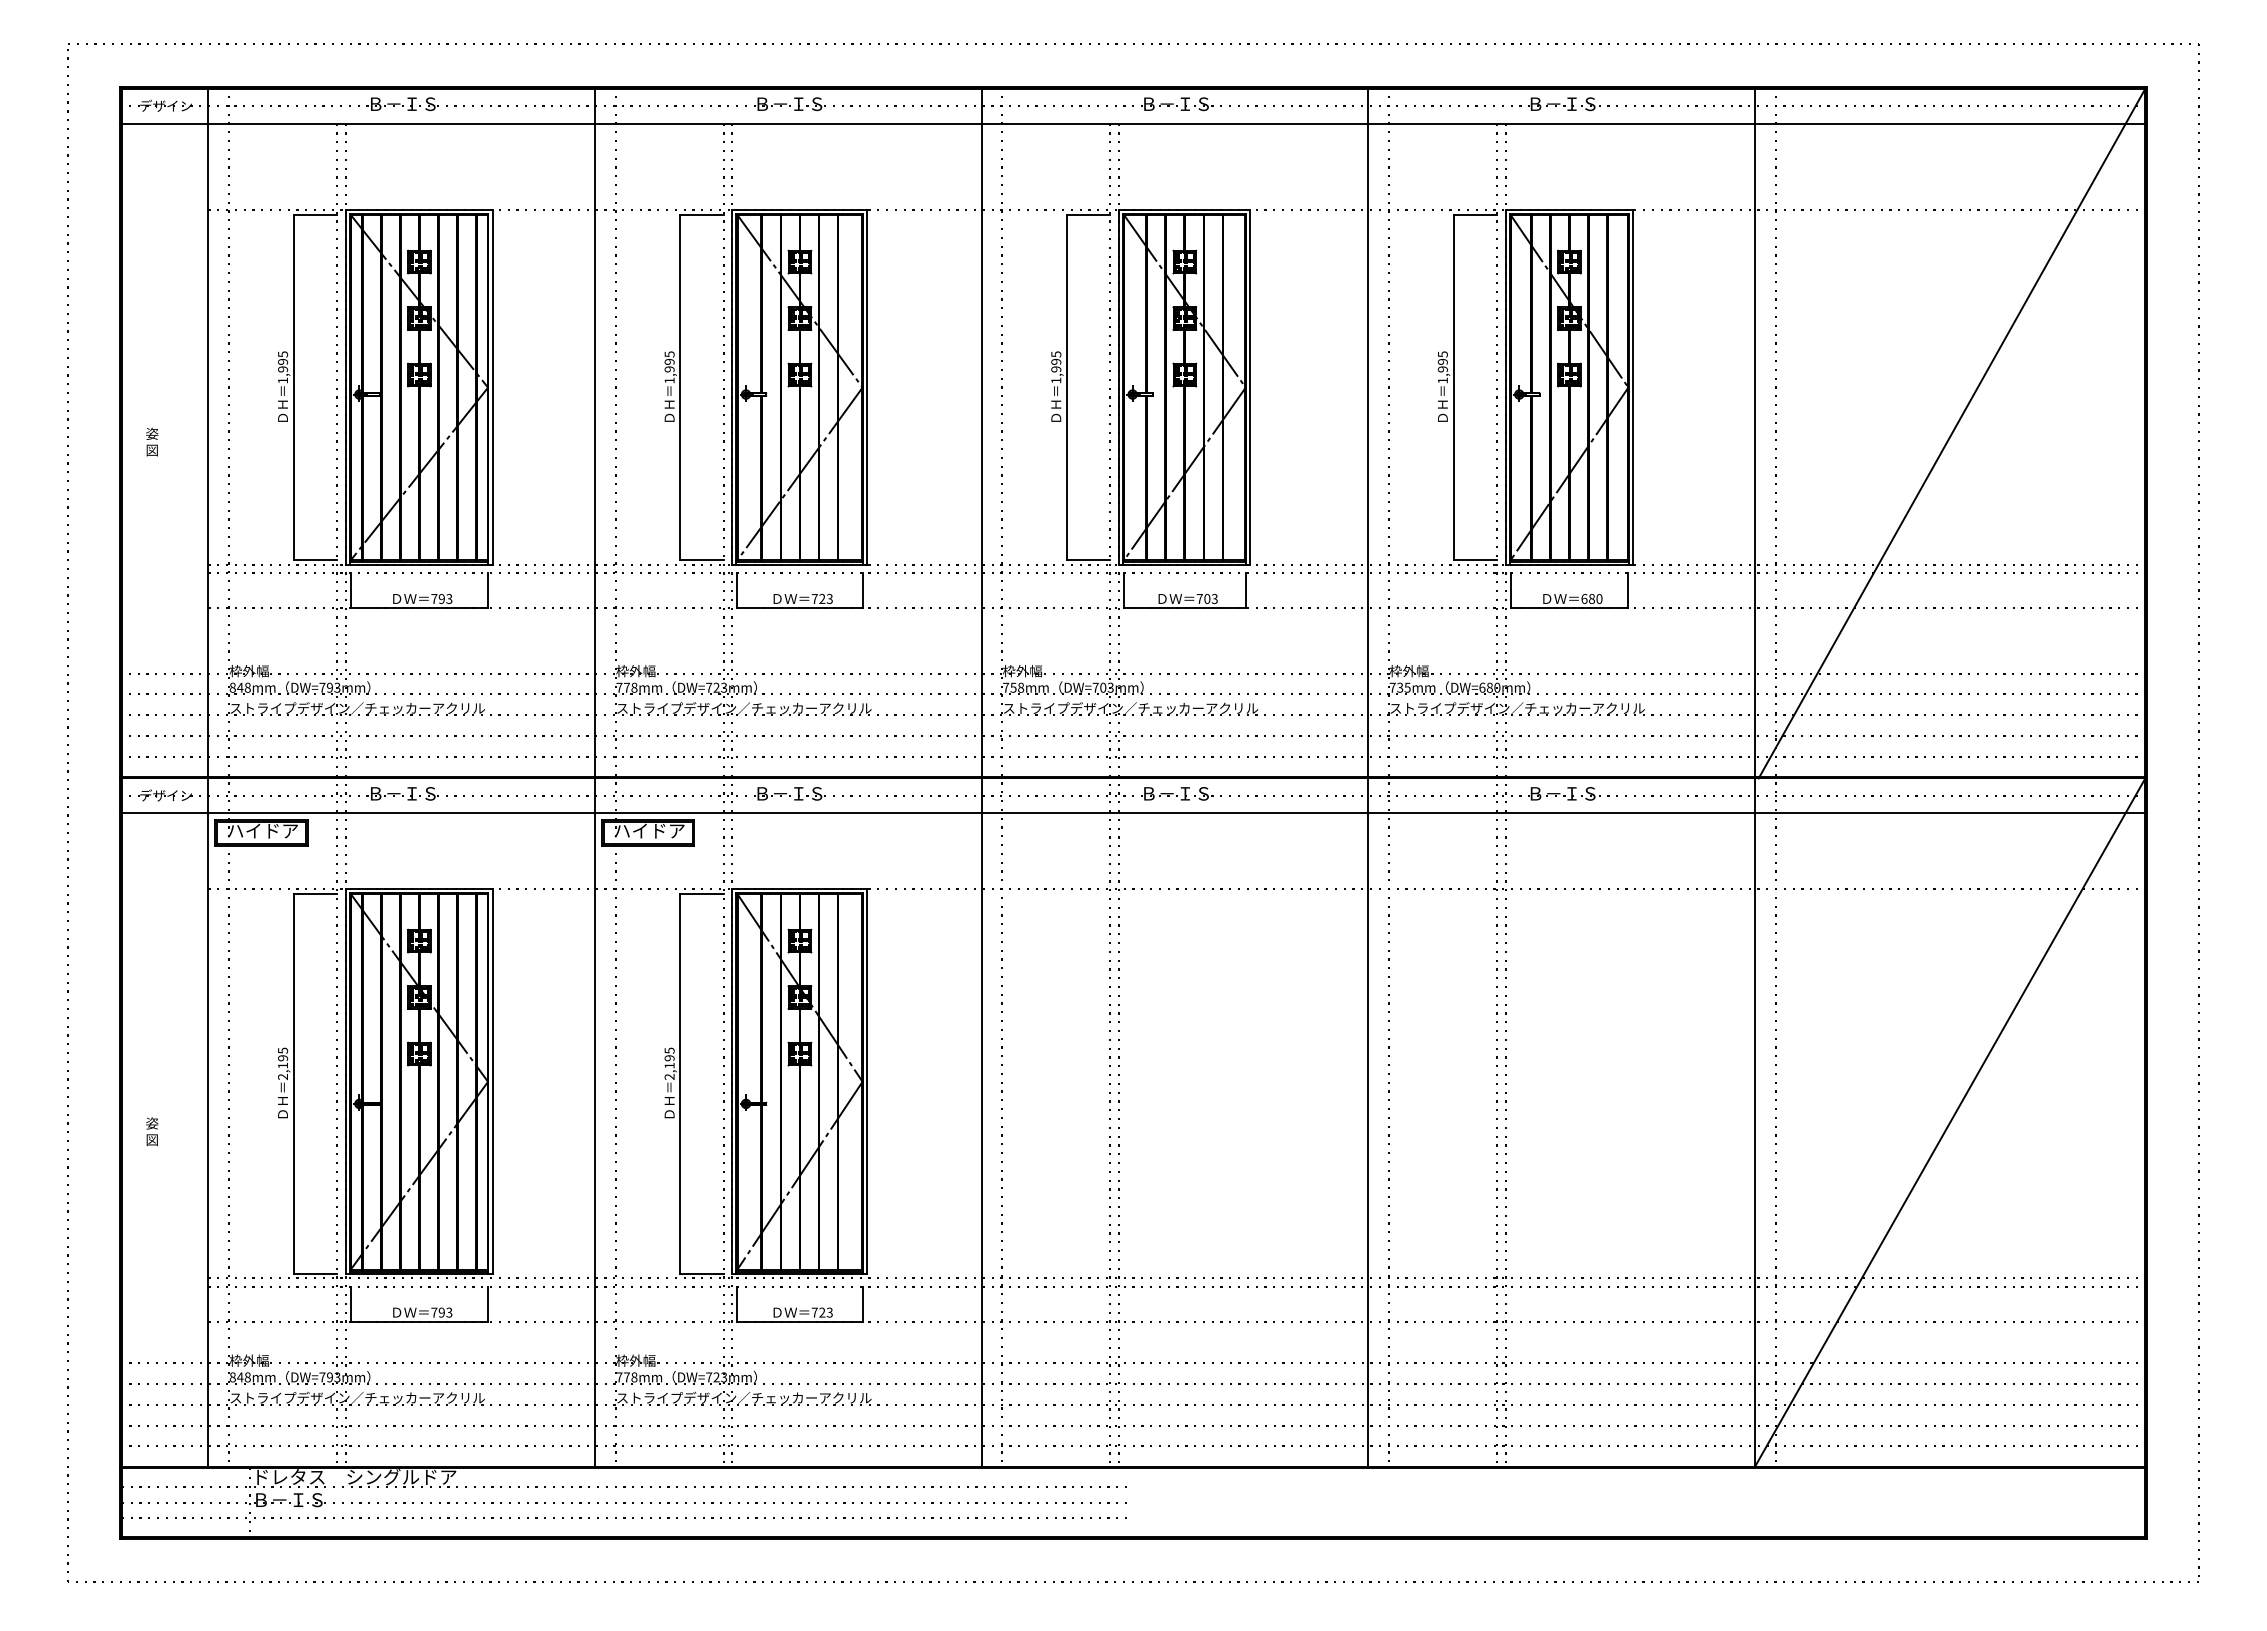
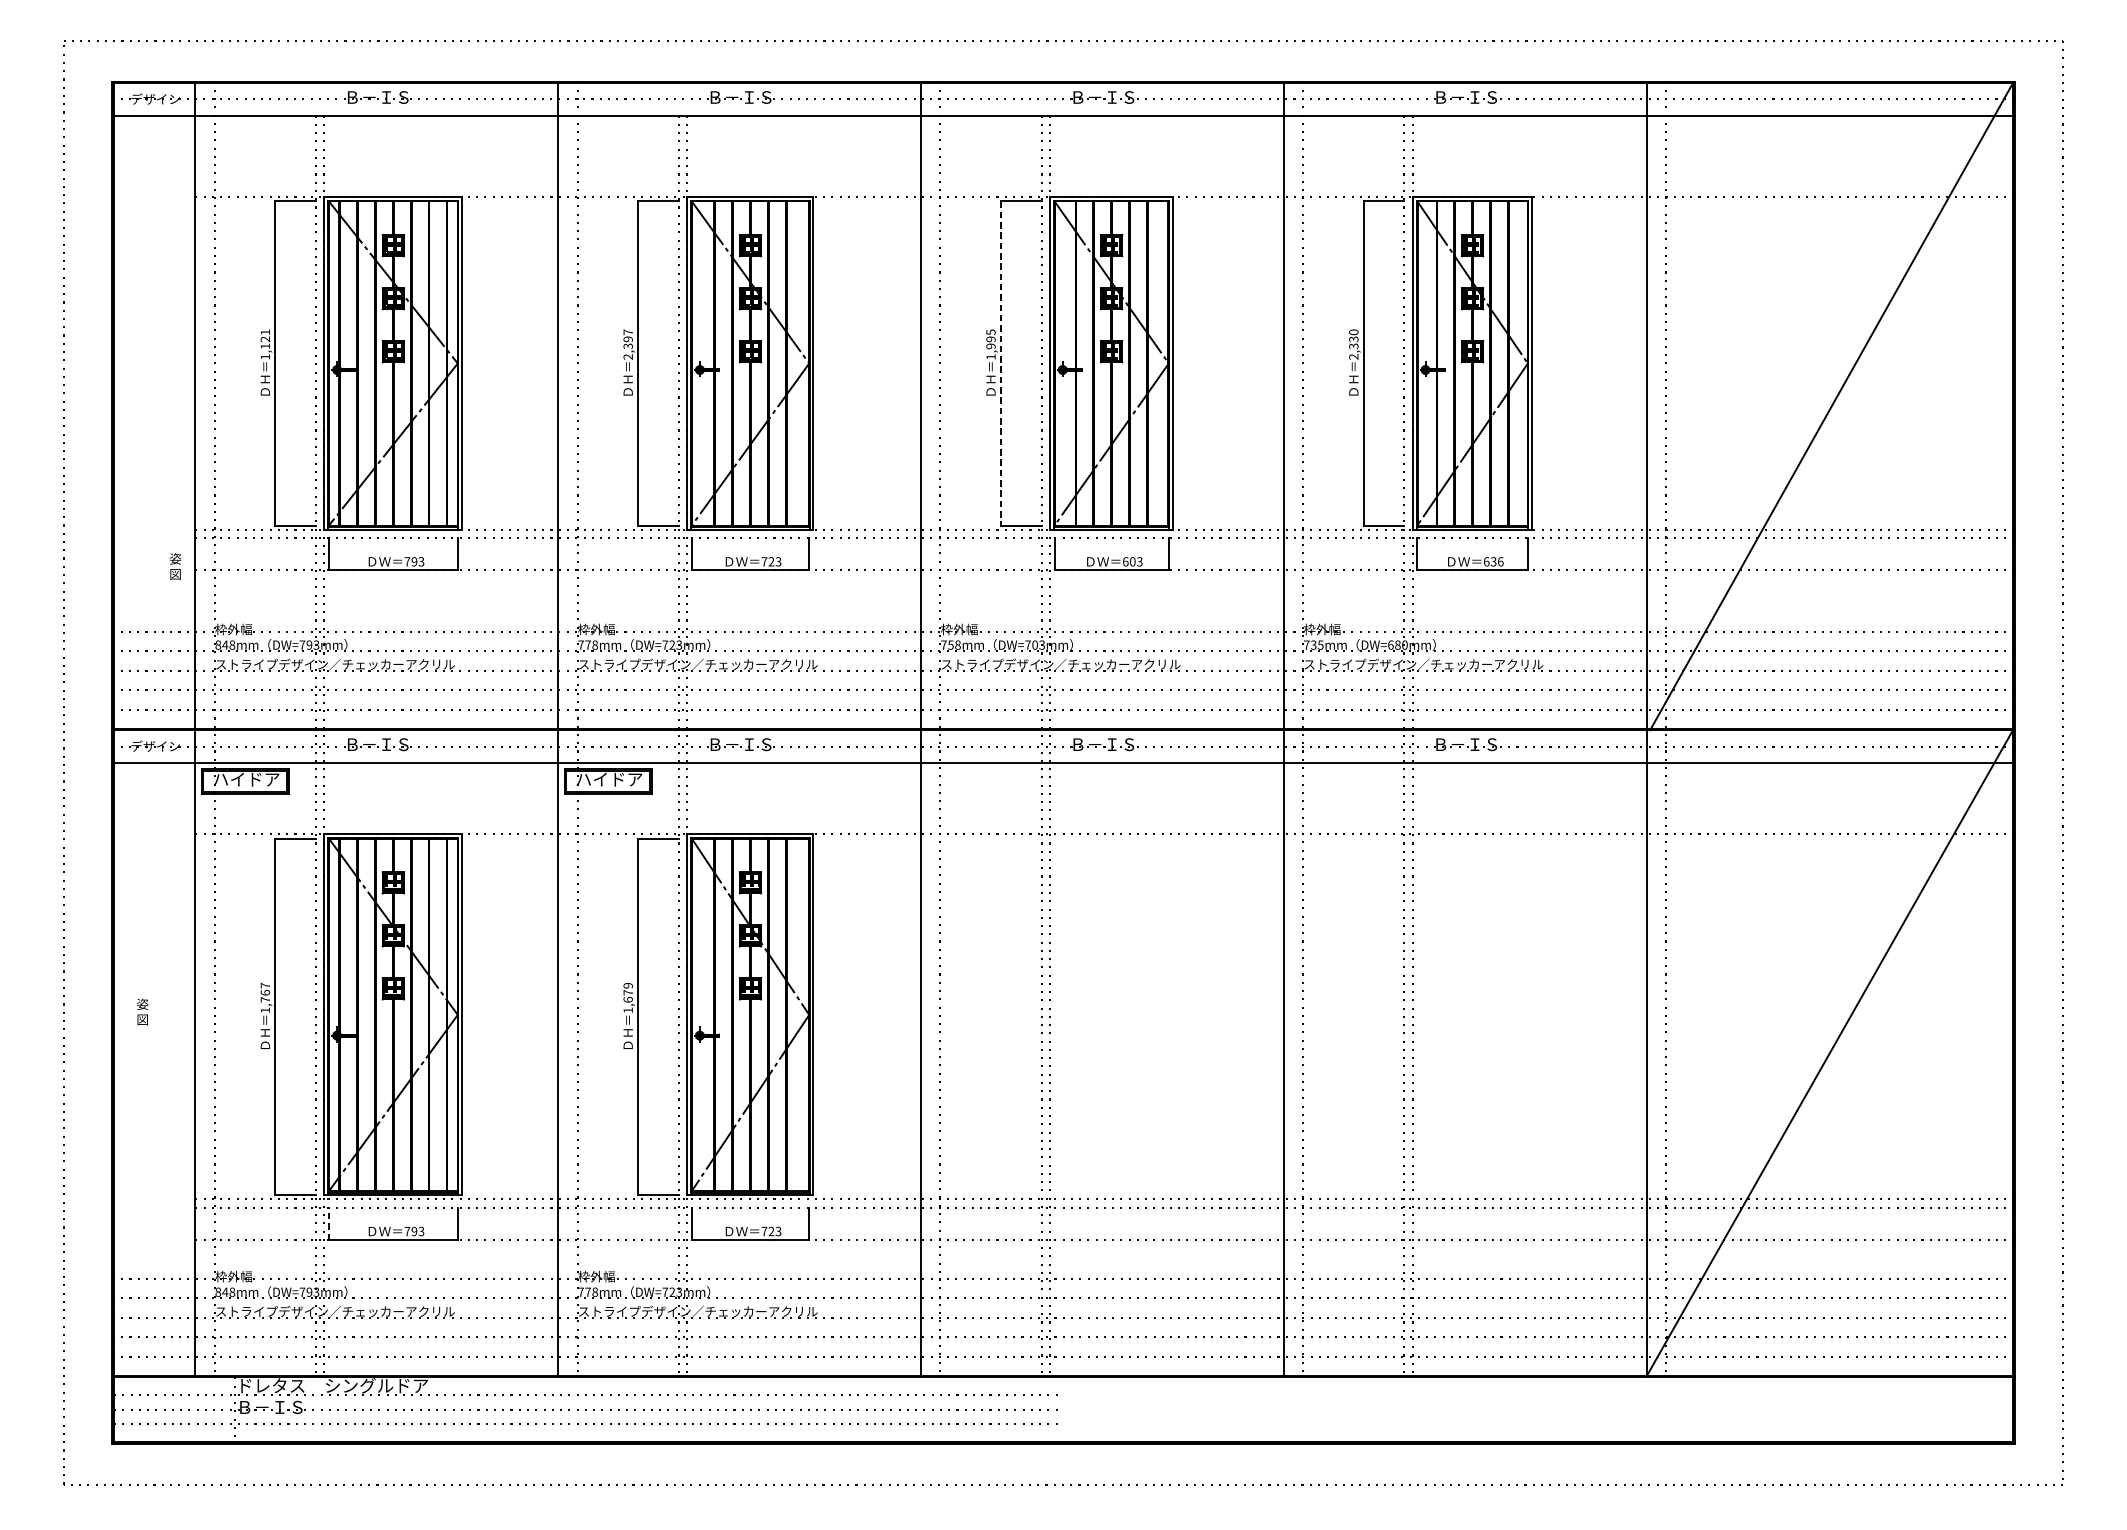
text: (283, 361) -> (265, 338), 1,995 -> 1,121
text: (669, 367) -> (628, 344), 1,995 -> 2,397
text: (1442, 367) -> (1353, 344), 1,995 -> 2,330
line: (1066, 387) -> (1000, 363), solid -> dashed
text: (152, 441) -> (175, 566), moved
text: (1199, 598) -> (1125, 561), 703 -> 603
text: (1595, 598) -> (1497, 561), 680 -> 636
text: (283, 1063) -> (265, 997), 2,195 -> 1,767
text: (669, 1063) -> (628, 997), 2,195 -> 1,679
text: (152, 1131) -> (142, 1011), moved
line: (350, 1303) -> (328, 1222), solid -> dashed

